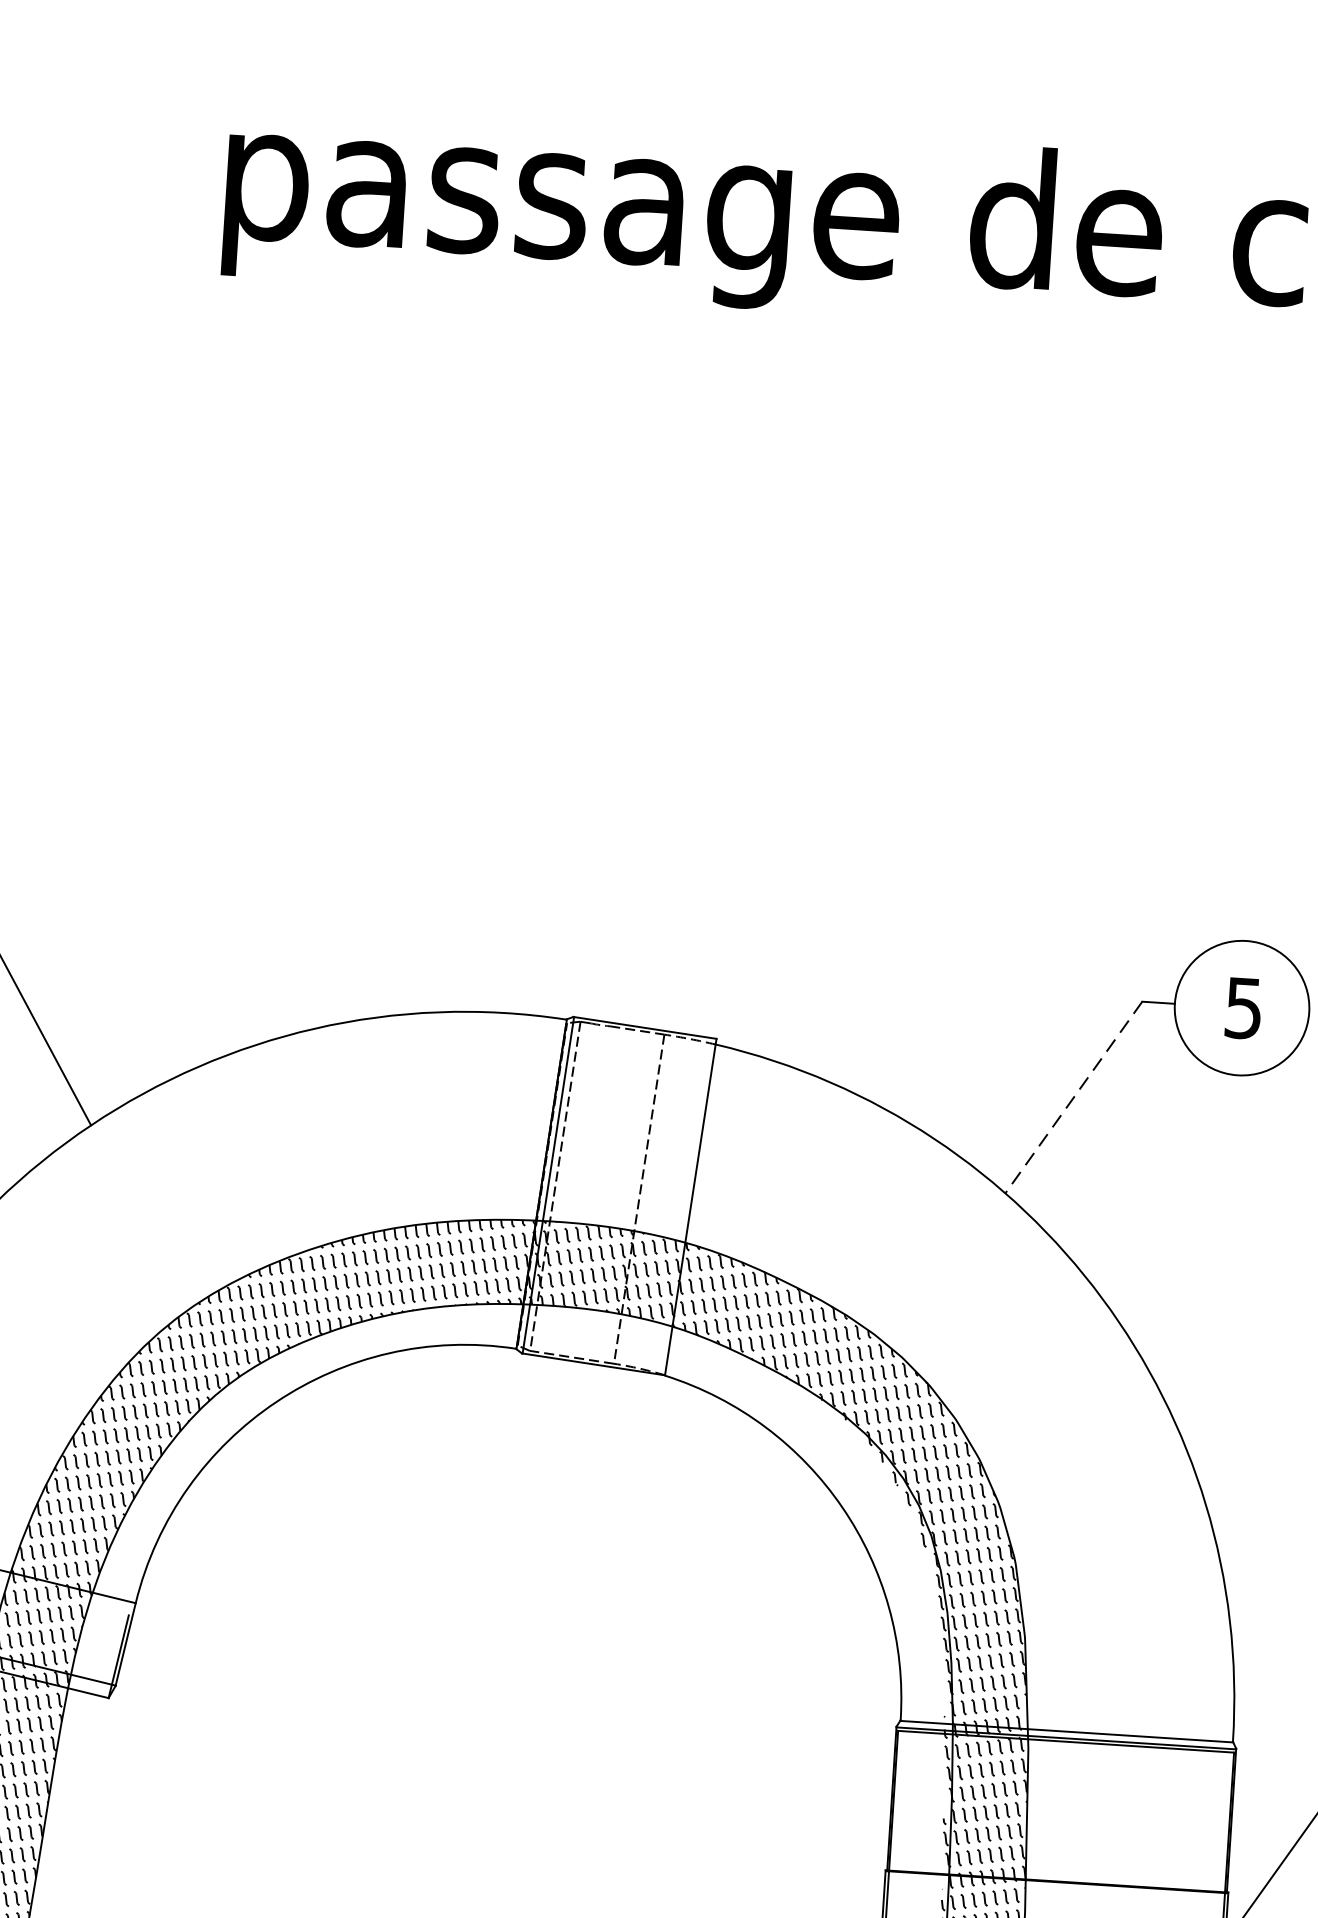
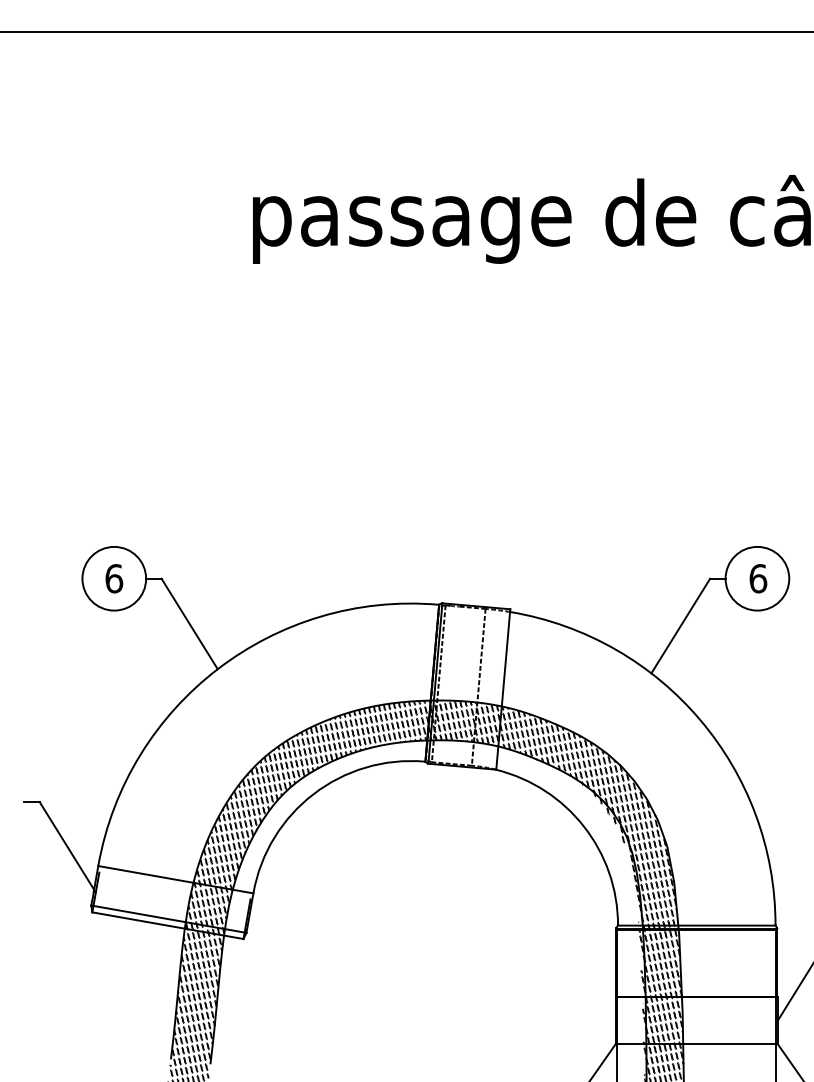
text: (1244, 1007) -> (758, 578), 5 -> 6
line: (1073, 1098) -> (680, 626), dashed -> solid

